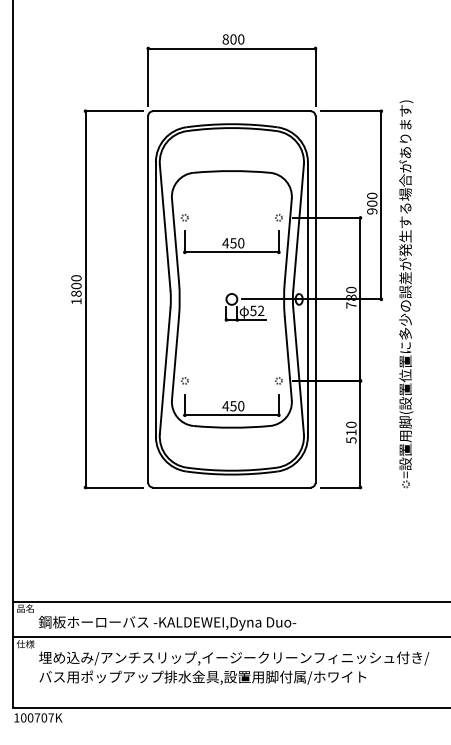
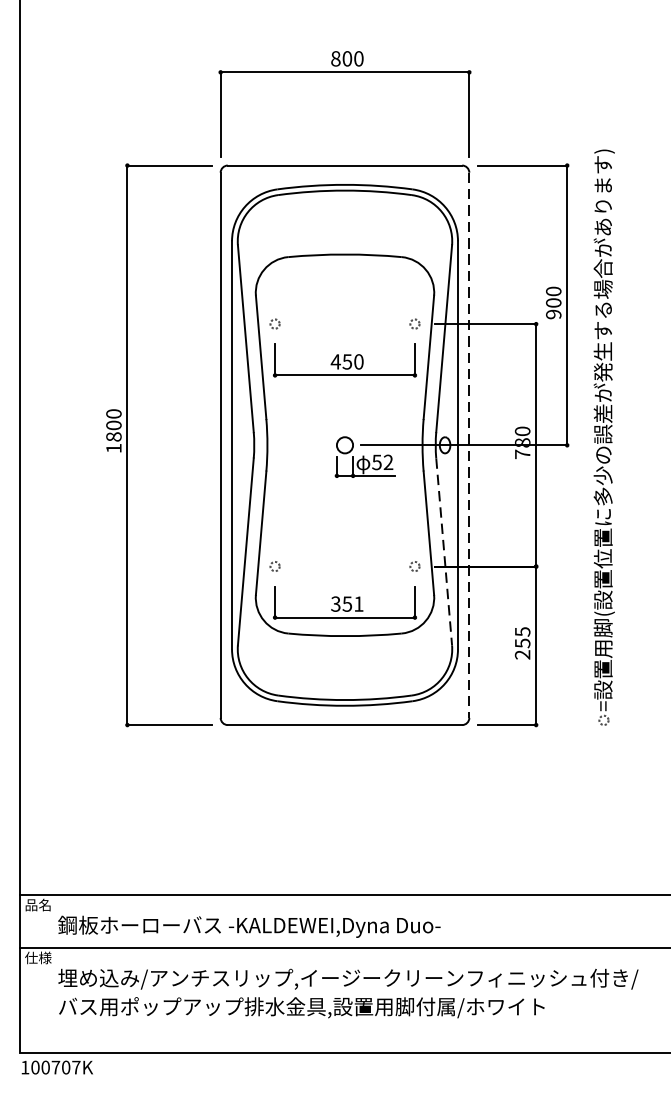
line: (315, 299) -> (469, 445), solid -> dashed
line: (298, 371) -> (444, 552), solid -> dashed
text: (233, 406) -> (347, 604), 450 -> 351
text: (351, 432) -> (522, 643), 510 -> 255

